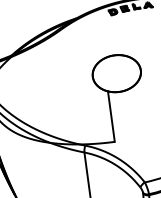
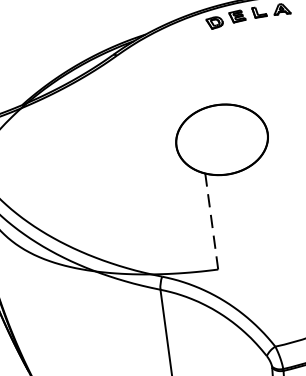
line: (111, 116) -> (211, 221), solid -> dashed

